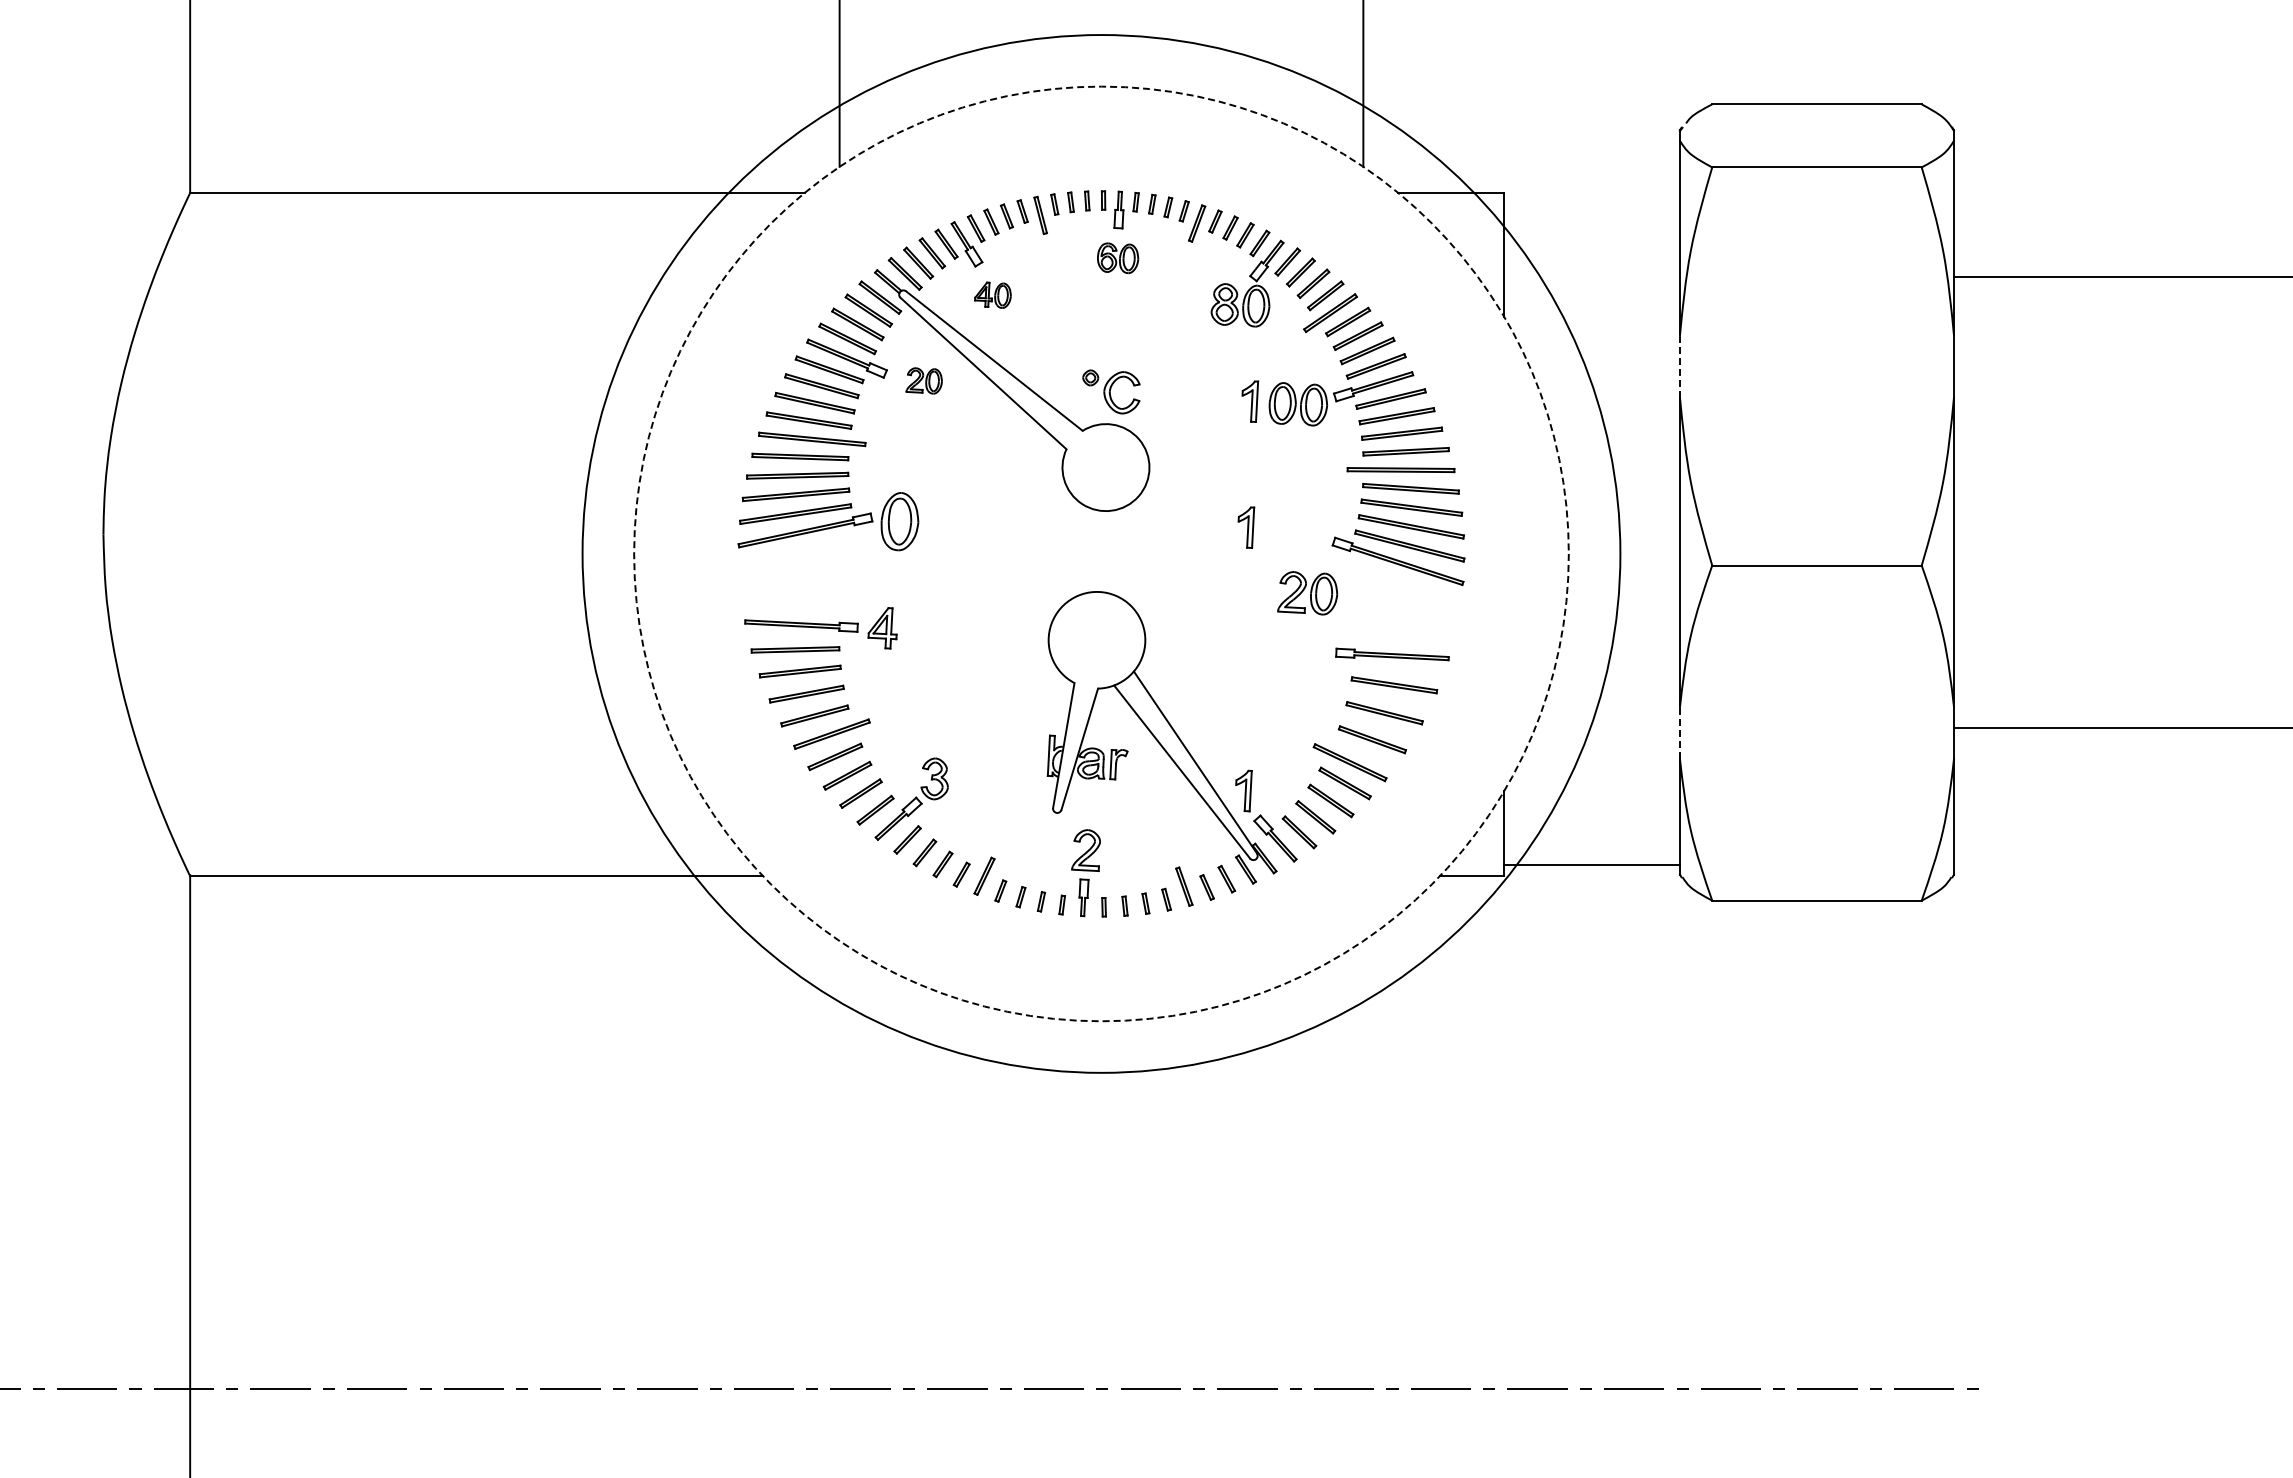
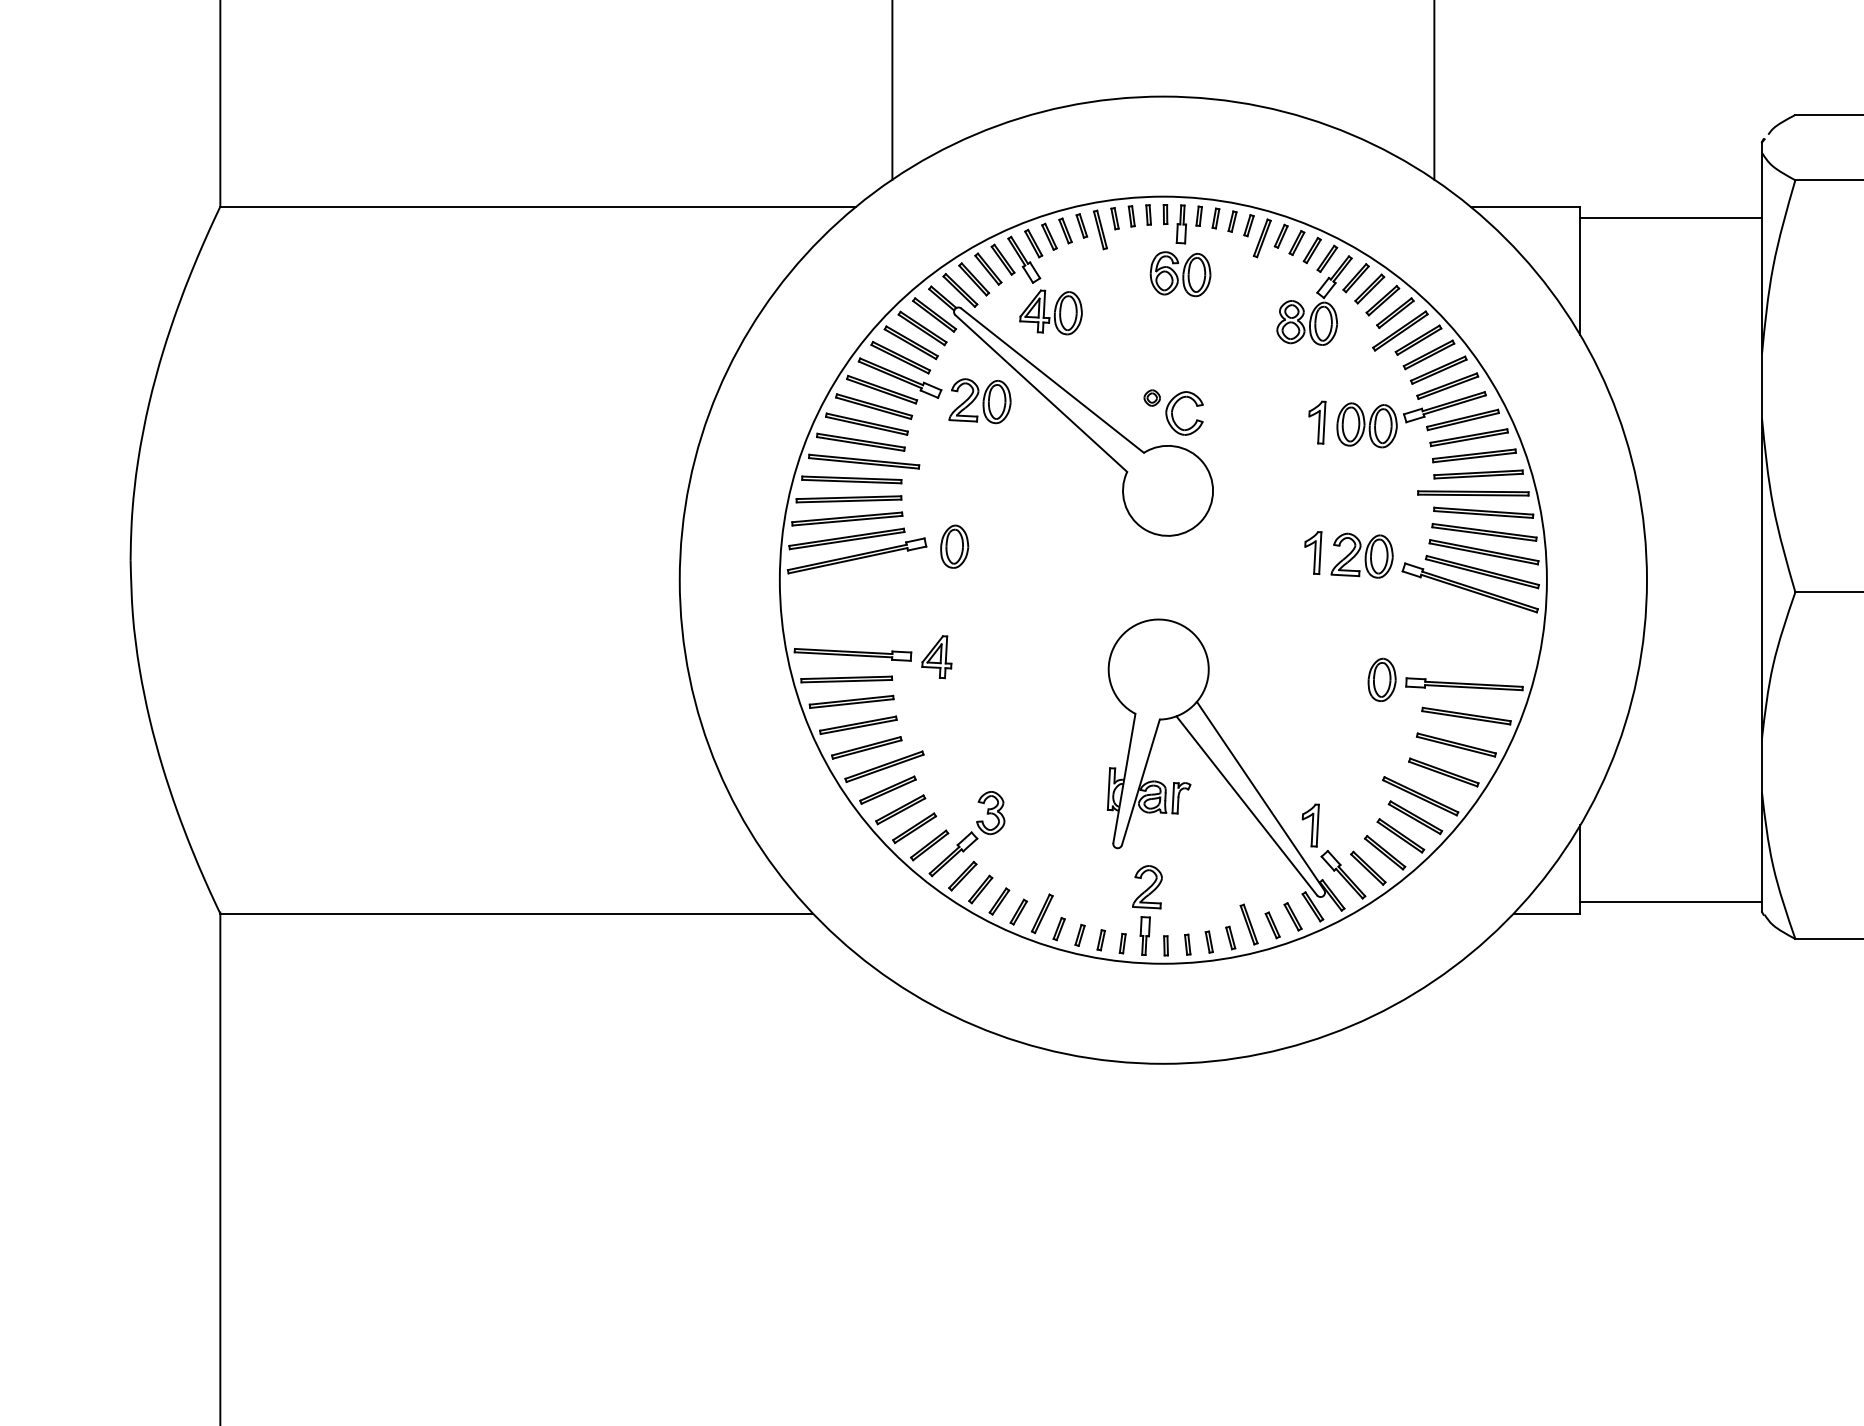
line: (1591, 204) -> (1670, 218), added
part: (1117, 258) -> (1179, 274), size x1.43
part: (992, 295) -> (1050, 312), size x1.67
line: (1679, 366) -> (1761, 386), dashed -> solid
part: (923, 380) -> (979, 400), size x1.67
part: (899, 521) -> (954, 546), size x0.71
circle: (1101, 553) -> (1163, 579), dashed -> solid
circle: (1101, 553) -> (1163, 579), size x0.71
part: (1307, 593) -> (1362, 555), moved
part: (1312, 649) -> (1381, 679), added
line: (1679, 732) -> (1761, 764), dashed -> solid

